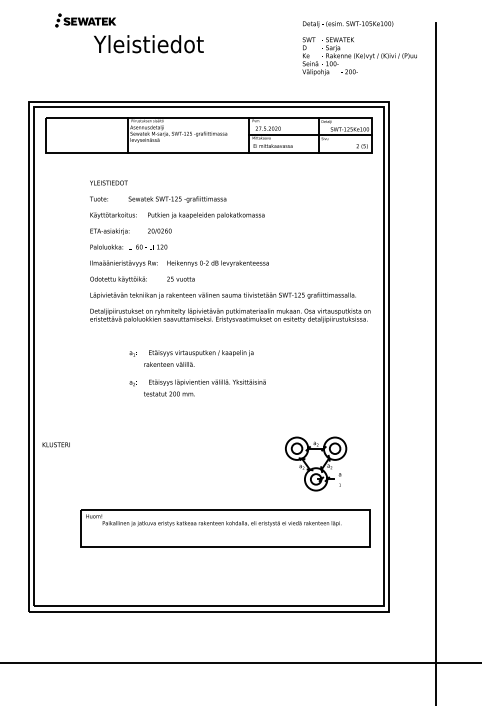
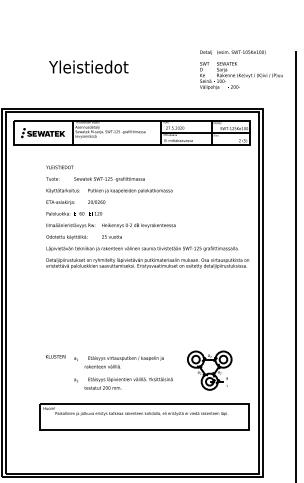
part: (85, 20) -> (42, 133), moved
text: (197, 373) -> (123, 373), moved
text: (55, 444) -> (55, 356), moved

